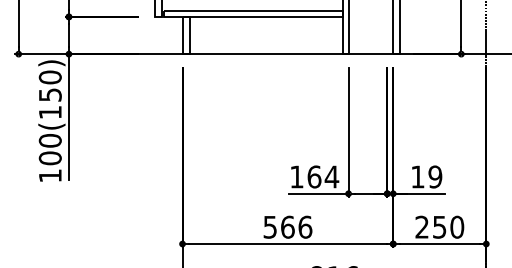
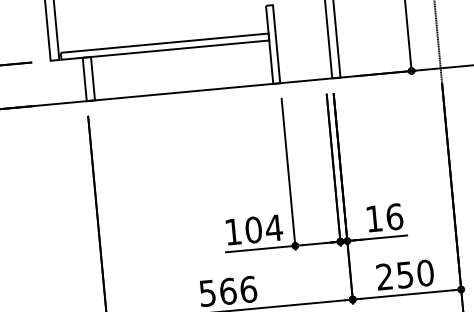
text: (314, 176) -> (253, 229), 164 -> 104
text: (435, 176) -> (394, 216), 19 -> 16

